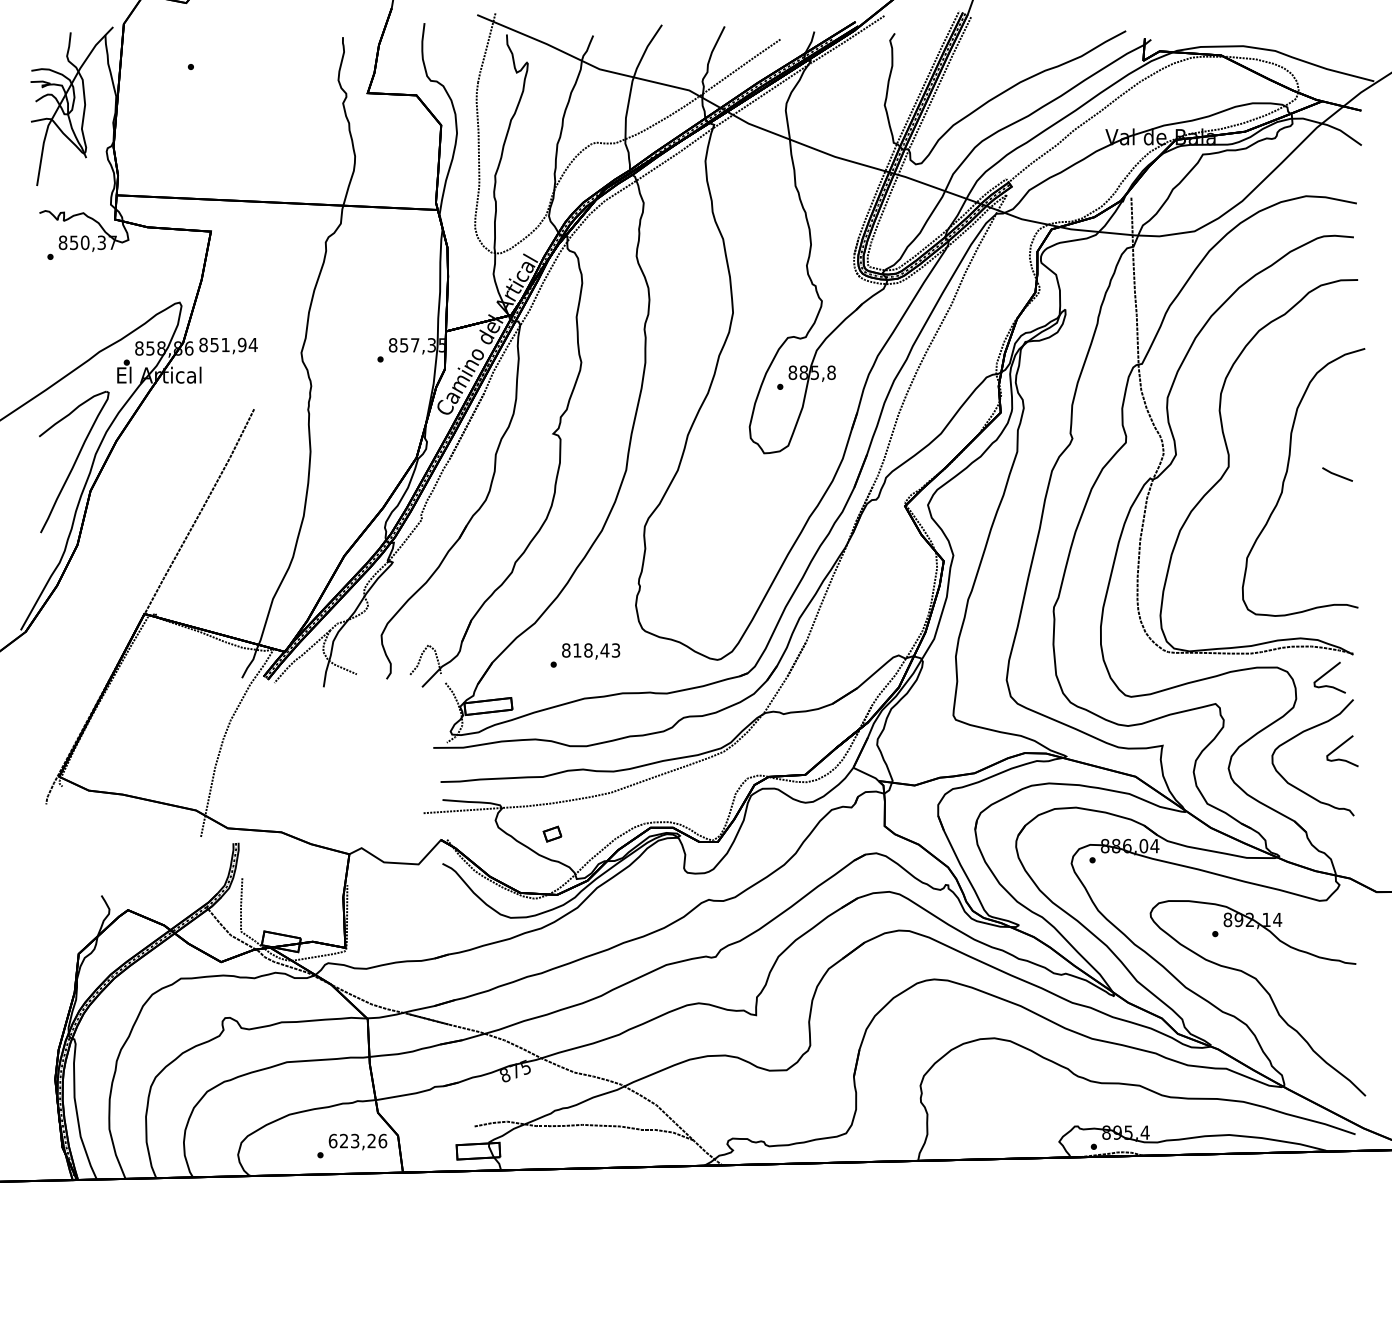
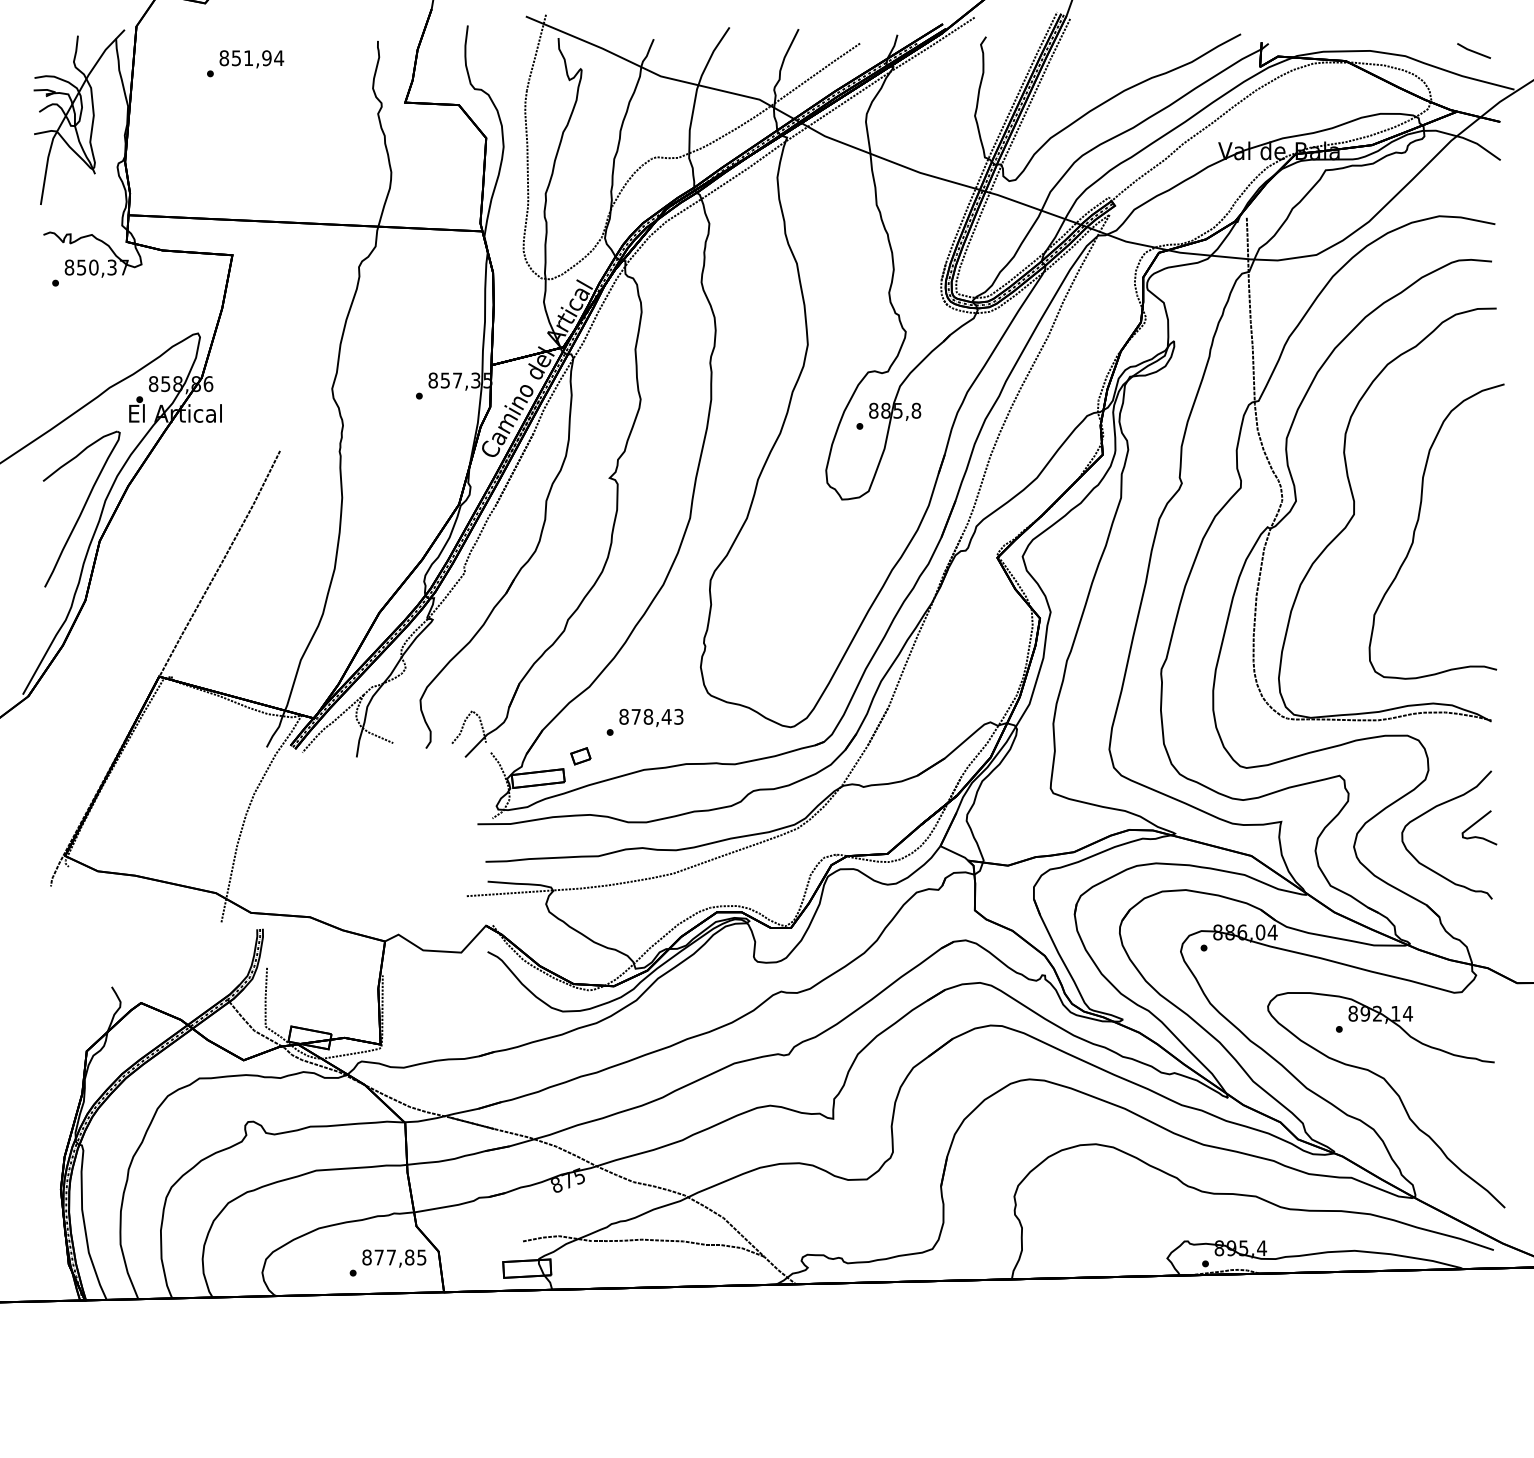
text: (228, 346) -> (251, 59), moved
line: (1337, 474) -> (1473, 50), moved
text: (576, 650) -> (635, 716), 818,43 -> 878,43
curve: (1327, 673) -> (1462, 742), removed
part: (552, 834) -> (580, 756), moved
text: (357, 1141) -> (394, 1257), 623,26 -> 877,85

